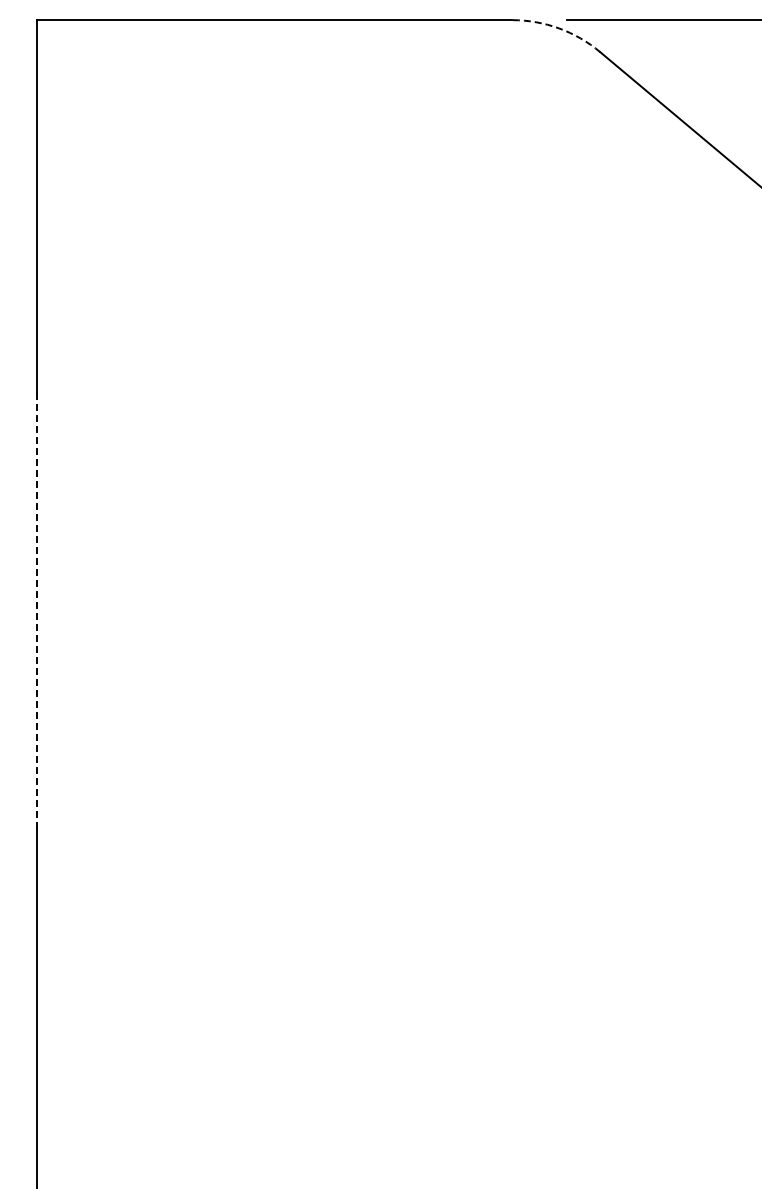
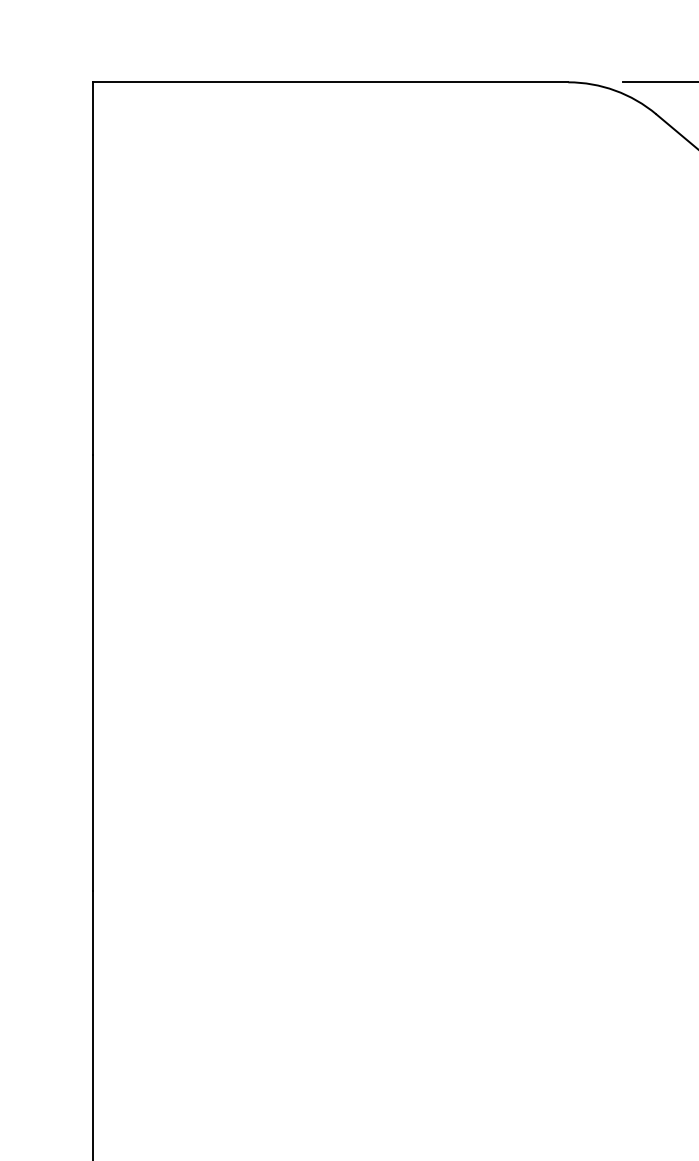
arc: (559, 28) -> (615, 90), dashed -> solid
line: (36, 610) -> (92, 672), dashed -> solid

